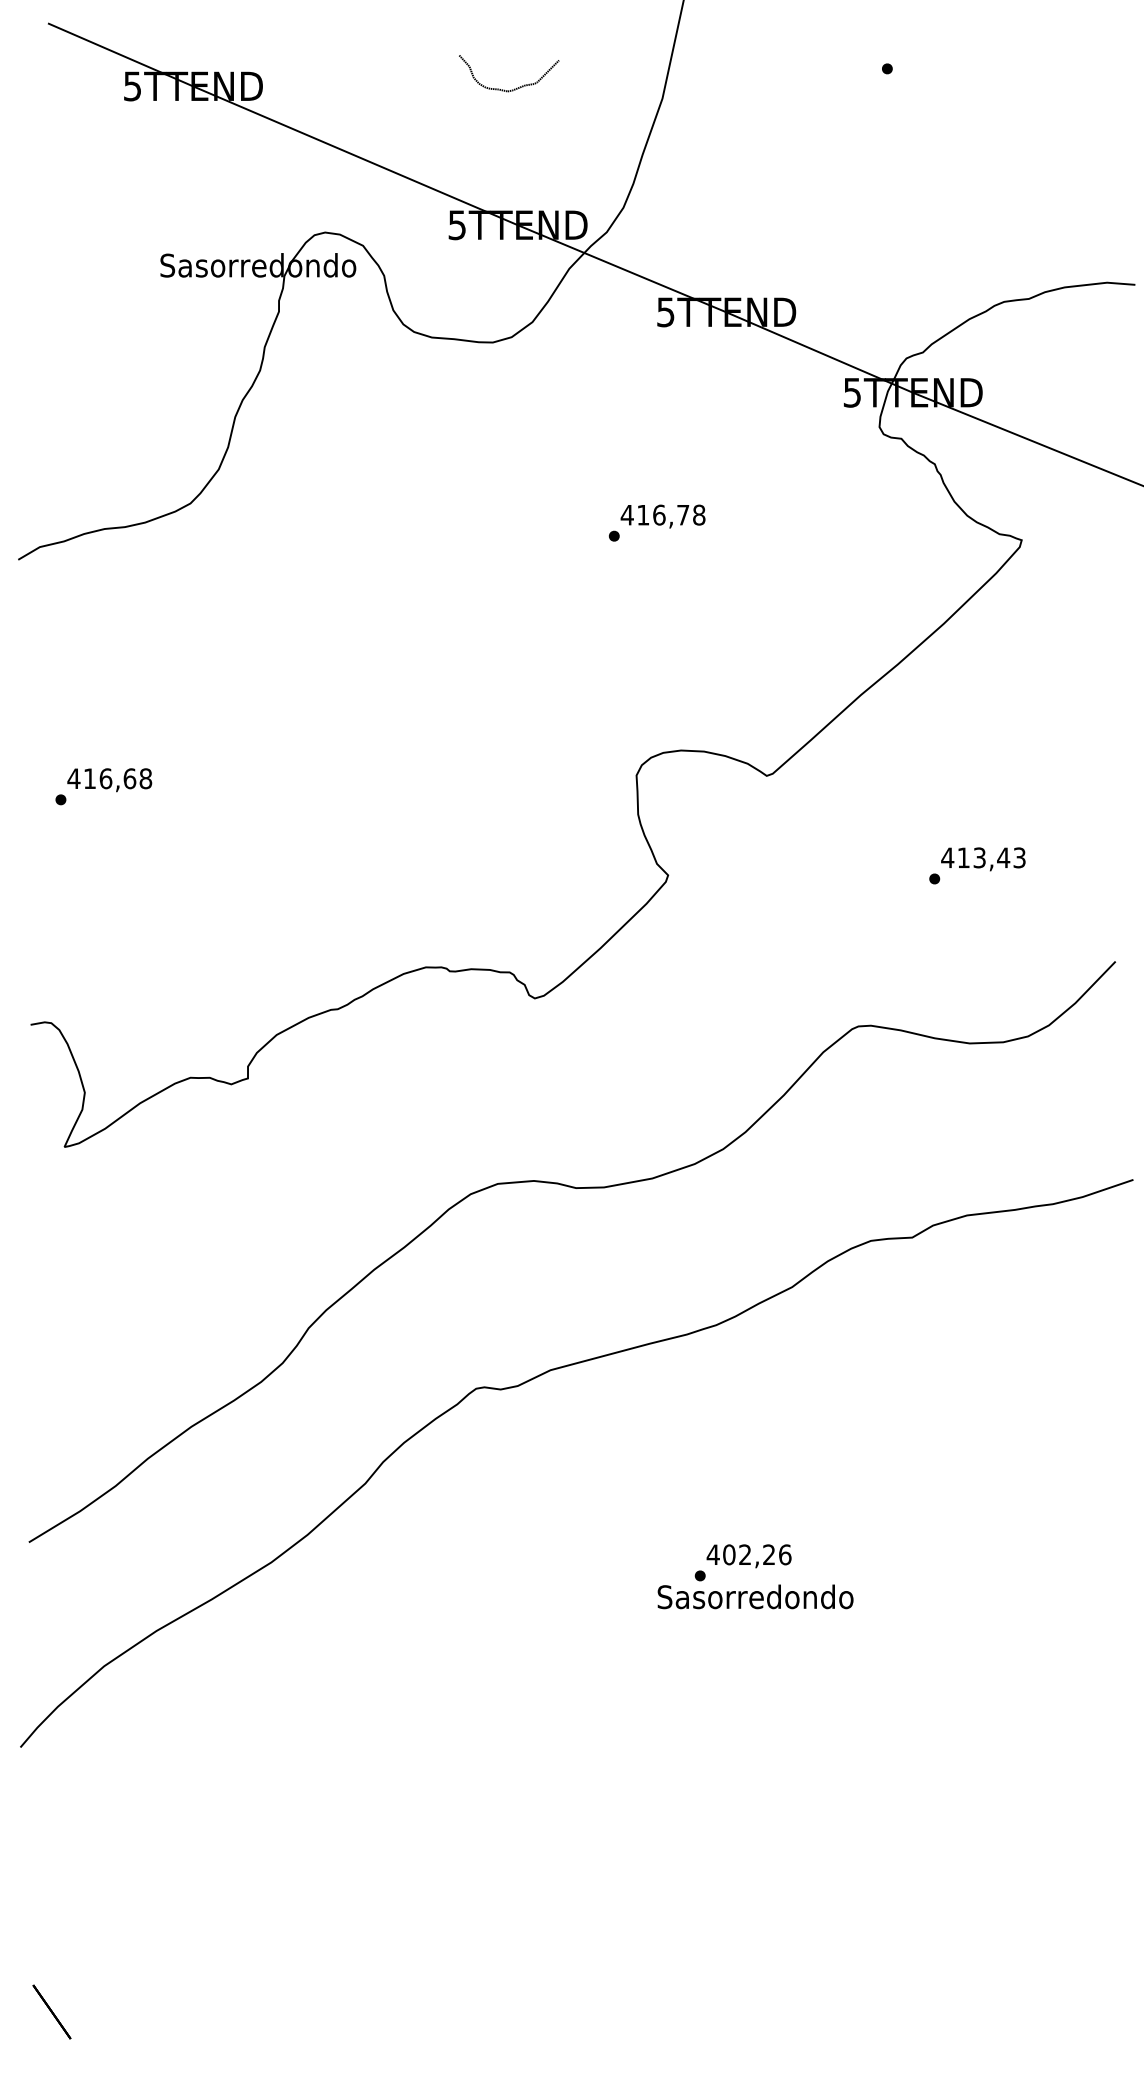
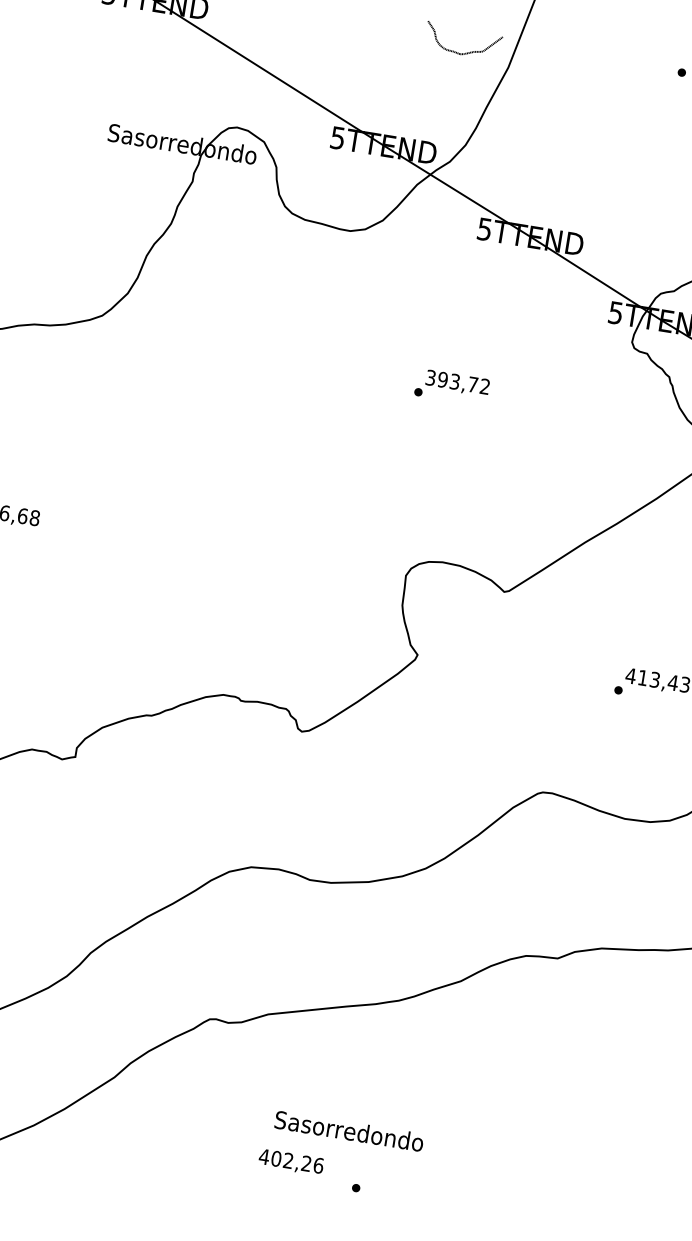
part: (516, 87) -> (467, 52), moved
text: (662, 514) -> (457, 381), 416,78 -> 393,72
text: (748, 1556) -> (290, 1162), moved
text: (755, 1596) -> (349, 1130), moved

